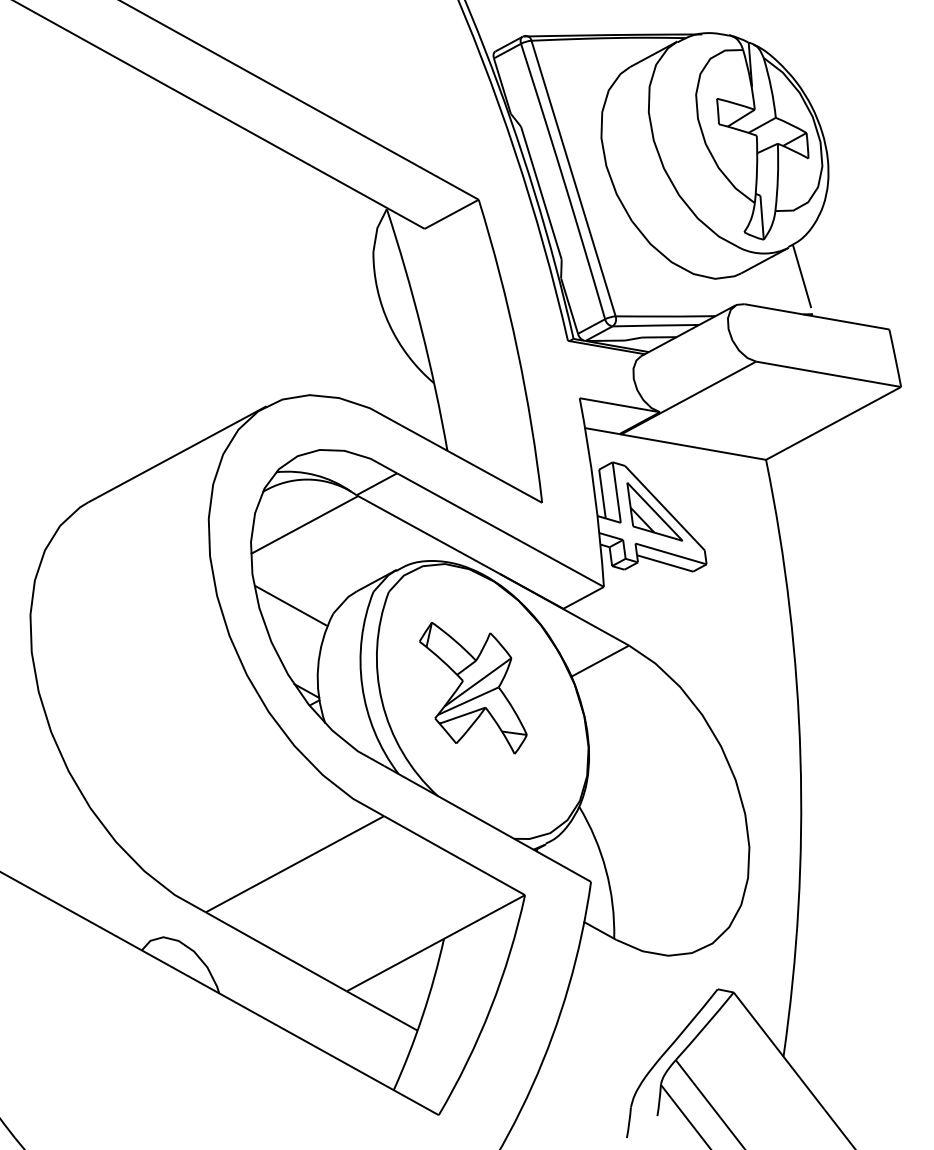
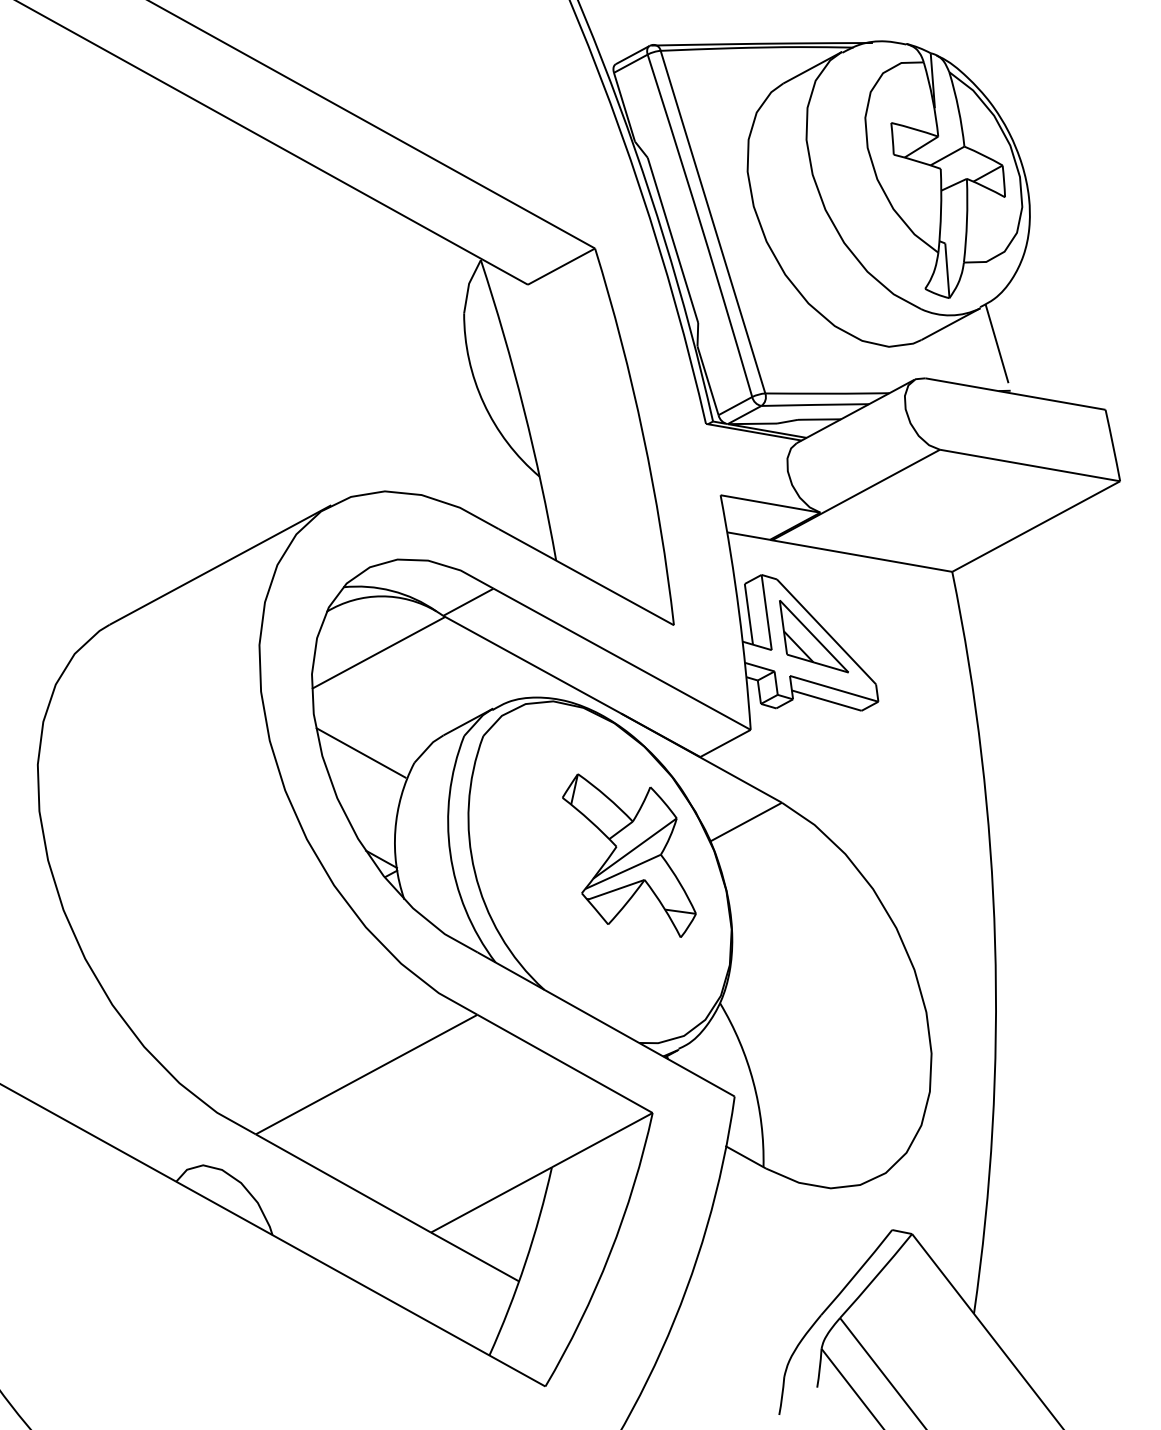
part: (473, 688) -> (629, 855), moved

